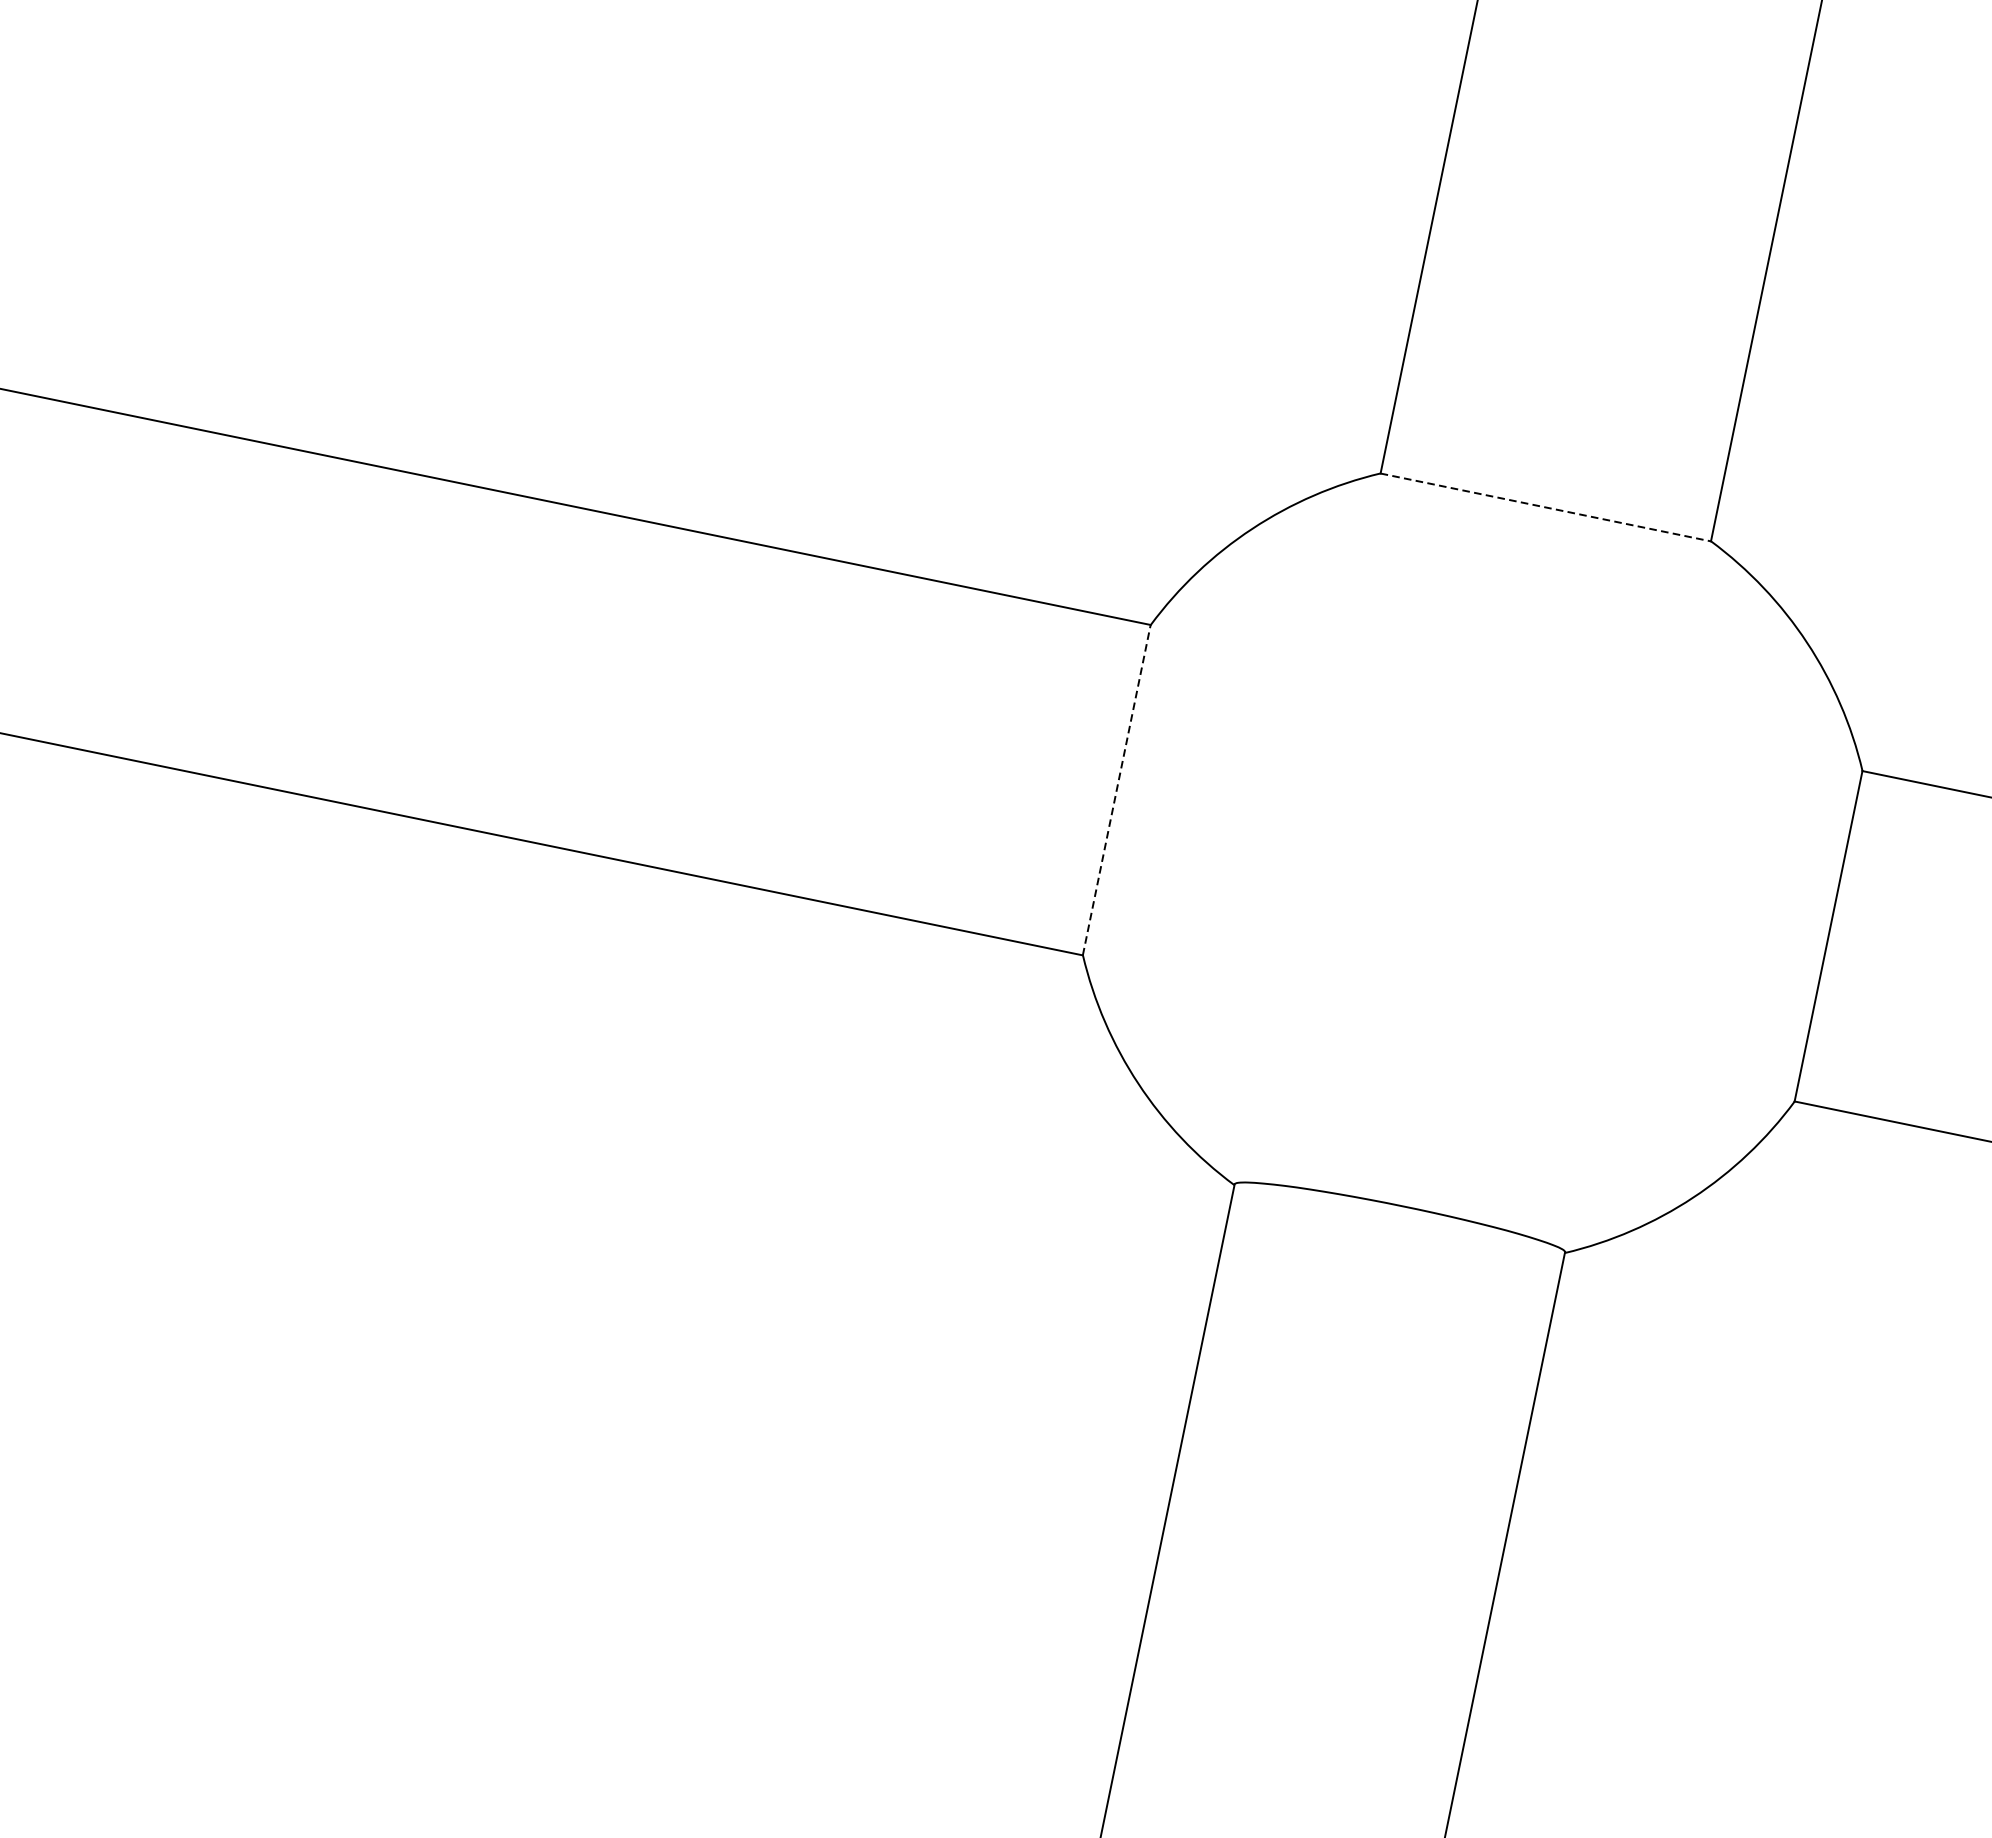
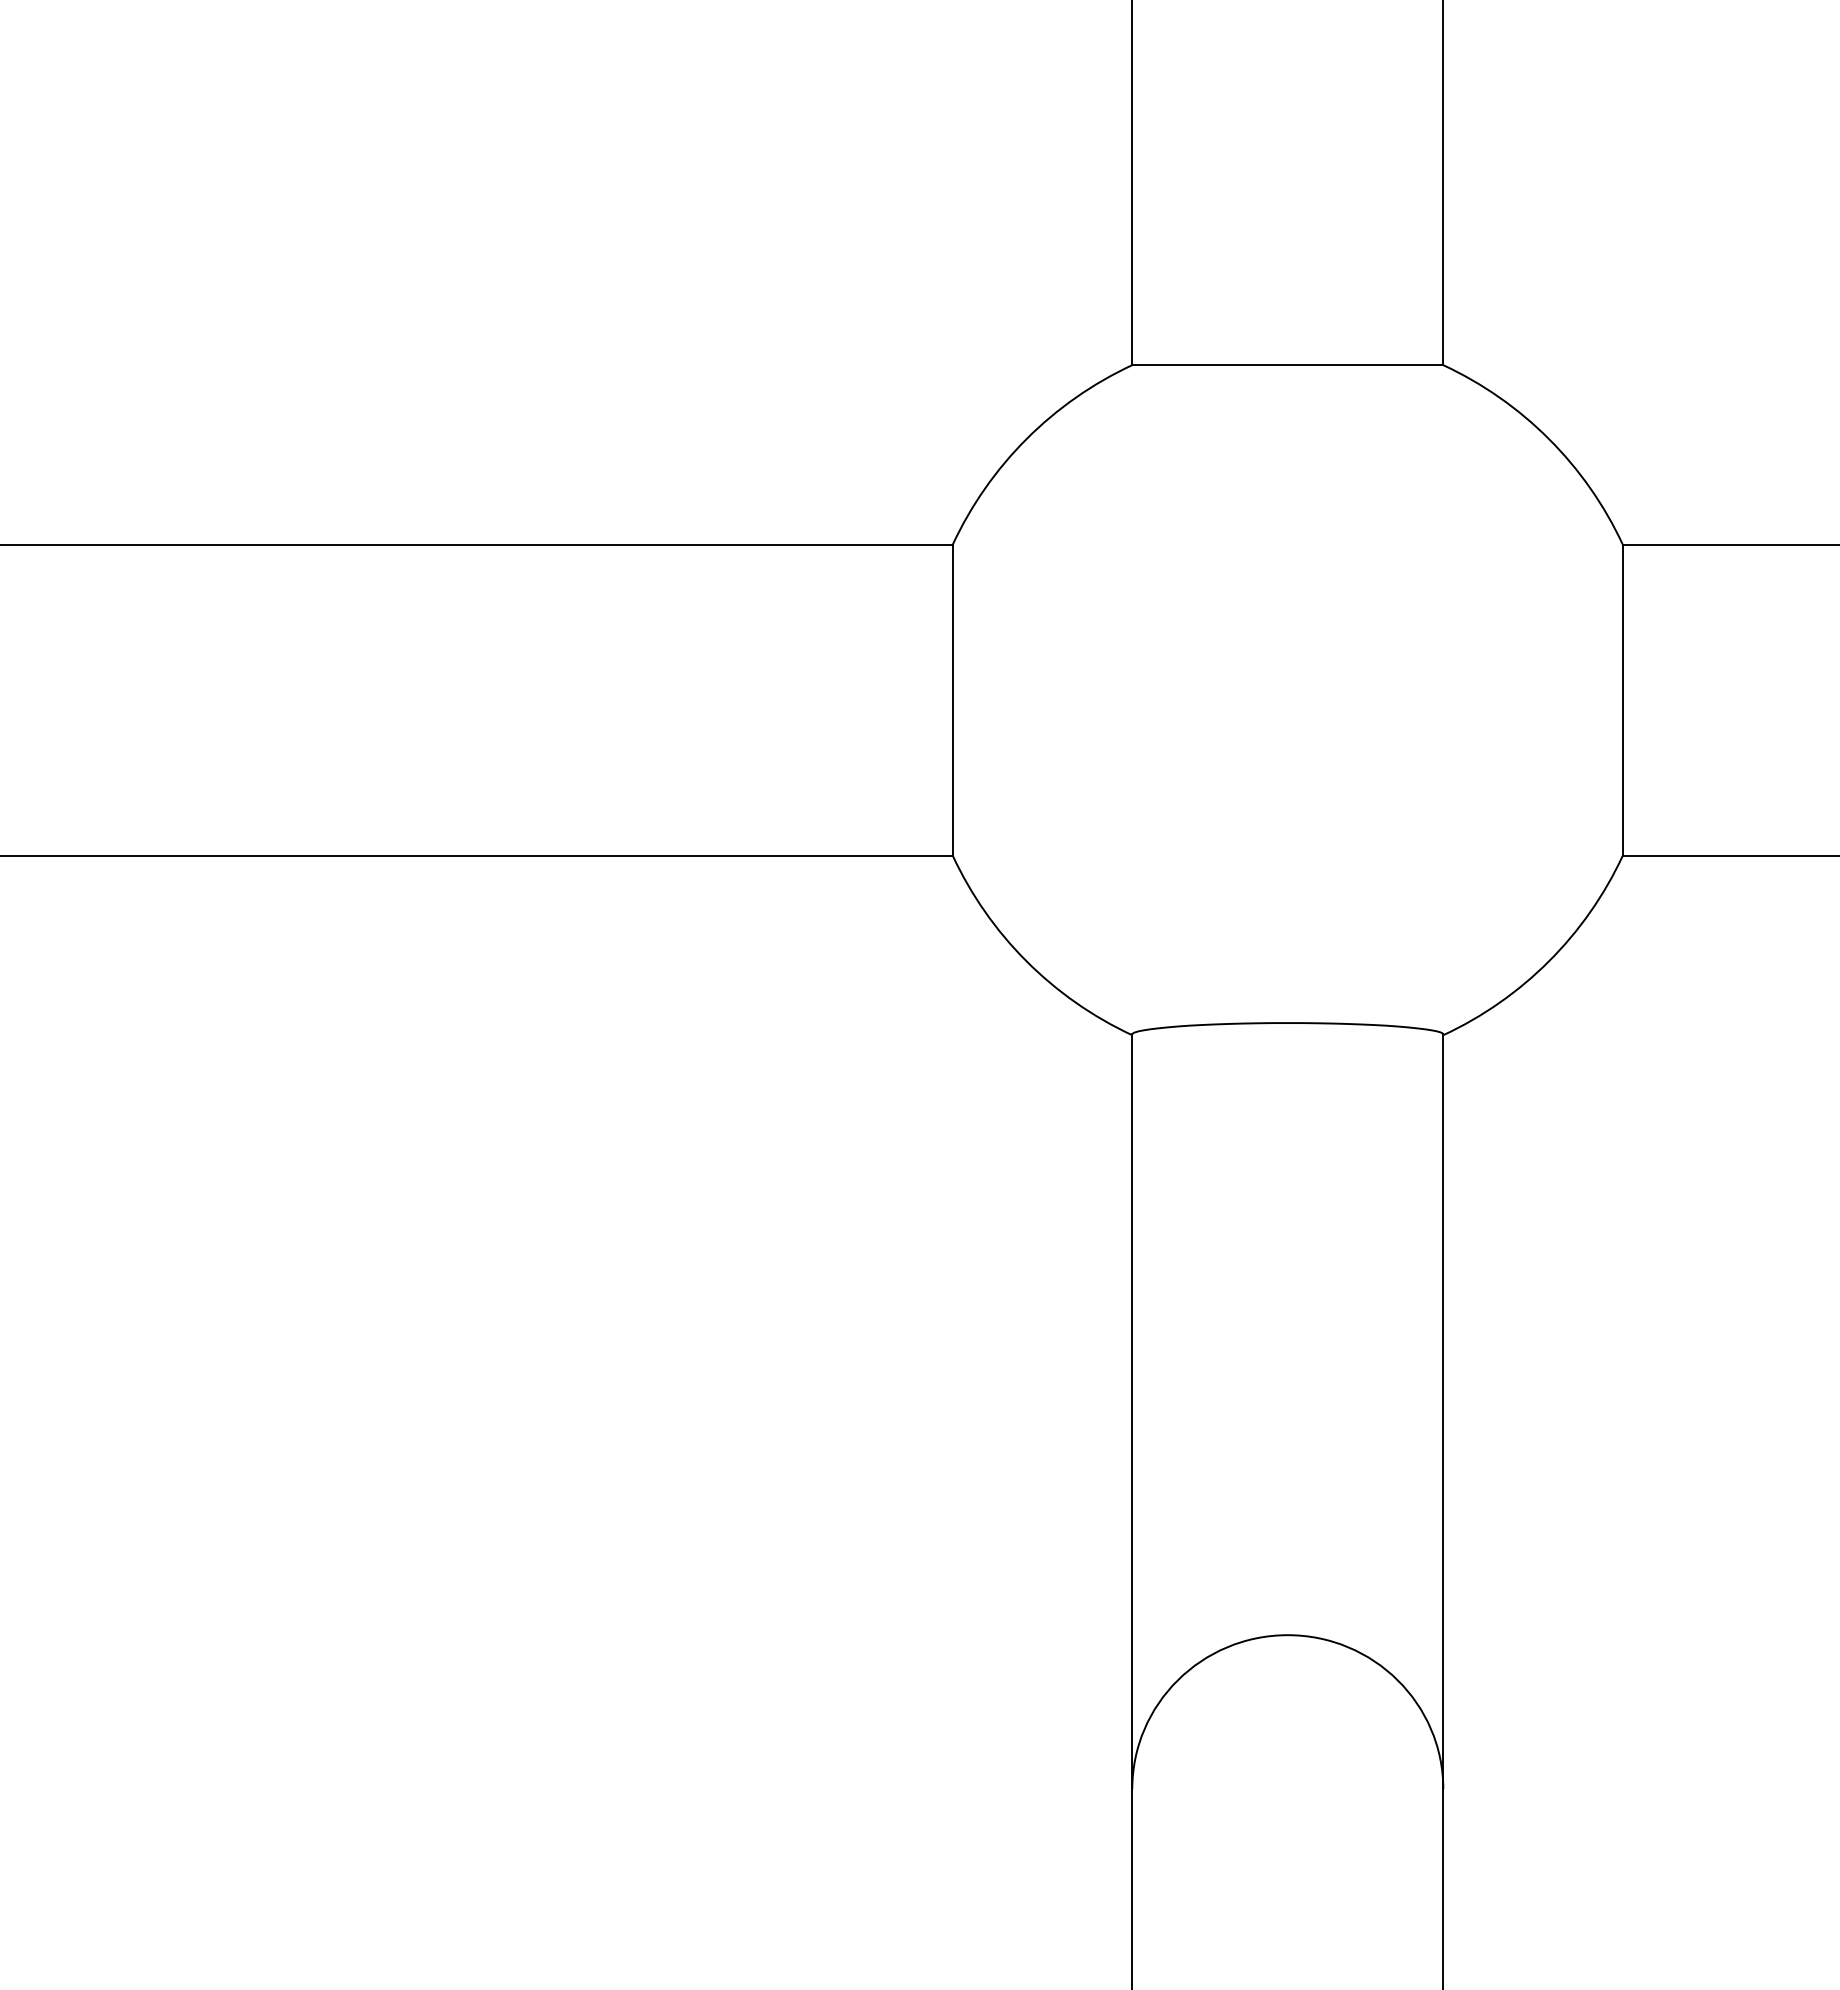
line: (1545, 507) -> (1287, 365), dashed -> solid
line: (1116, 790) -> (952, 700), dashed -> solid

